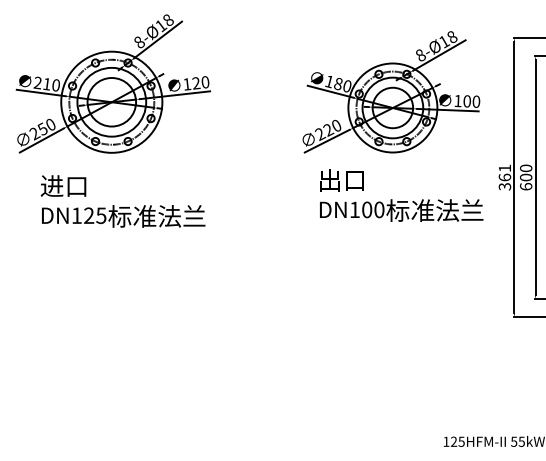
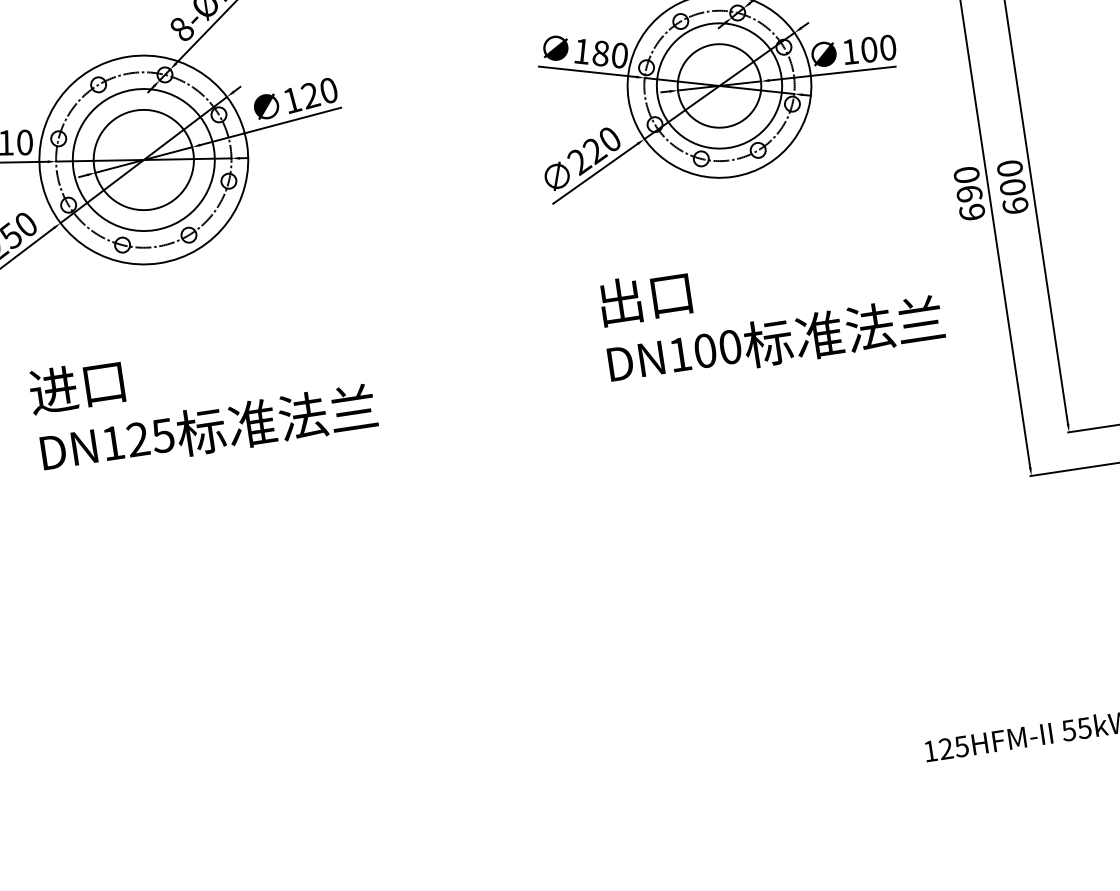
text: (504, 177) -> (968, 193), 361 -> 690
text: (401, 195) -> (771, 310), moved
text: (122, 201) -> (202, 400), moved

